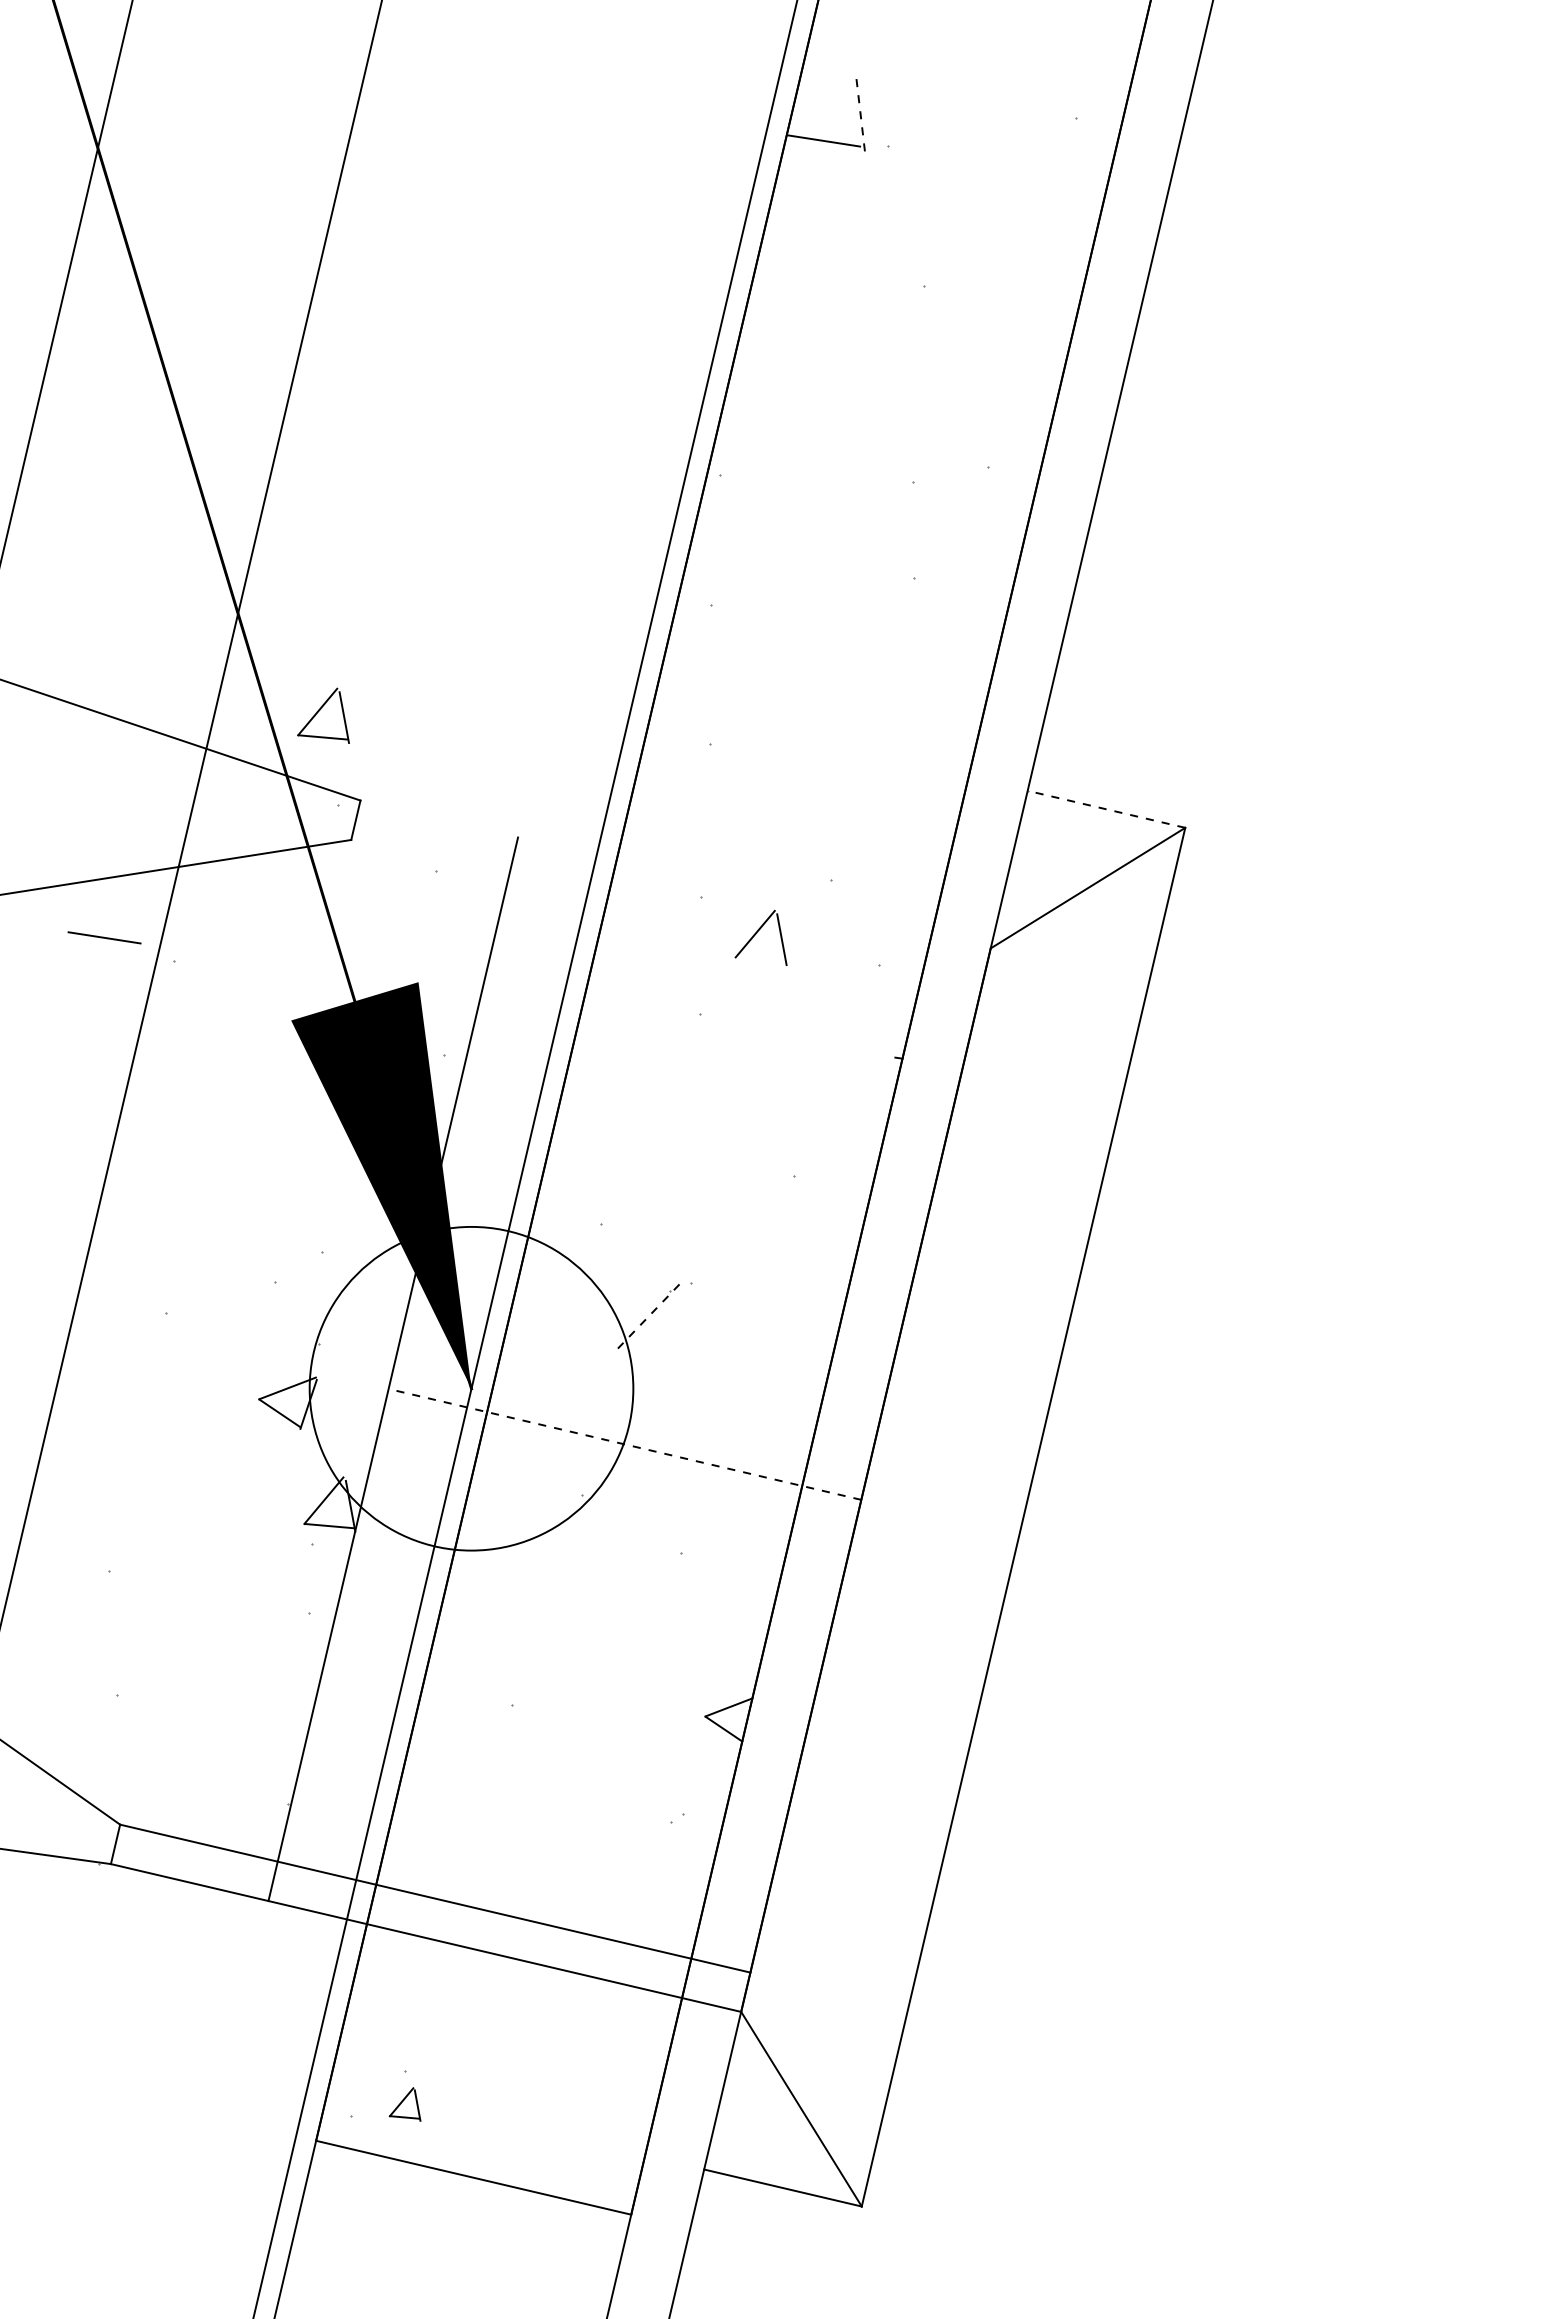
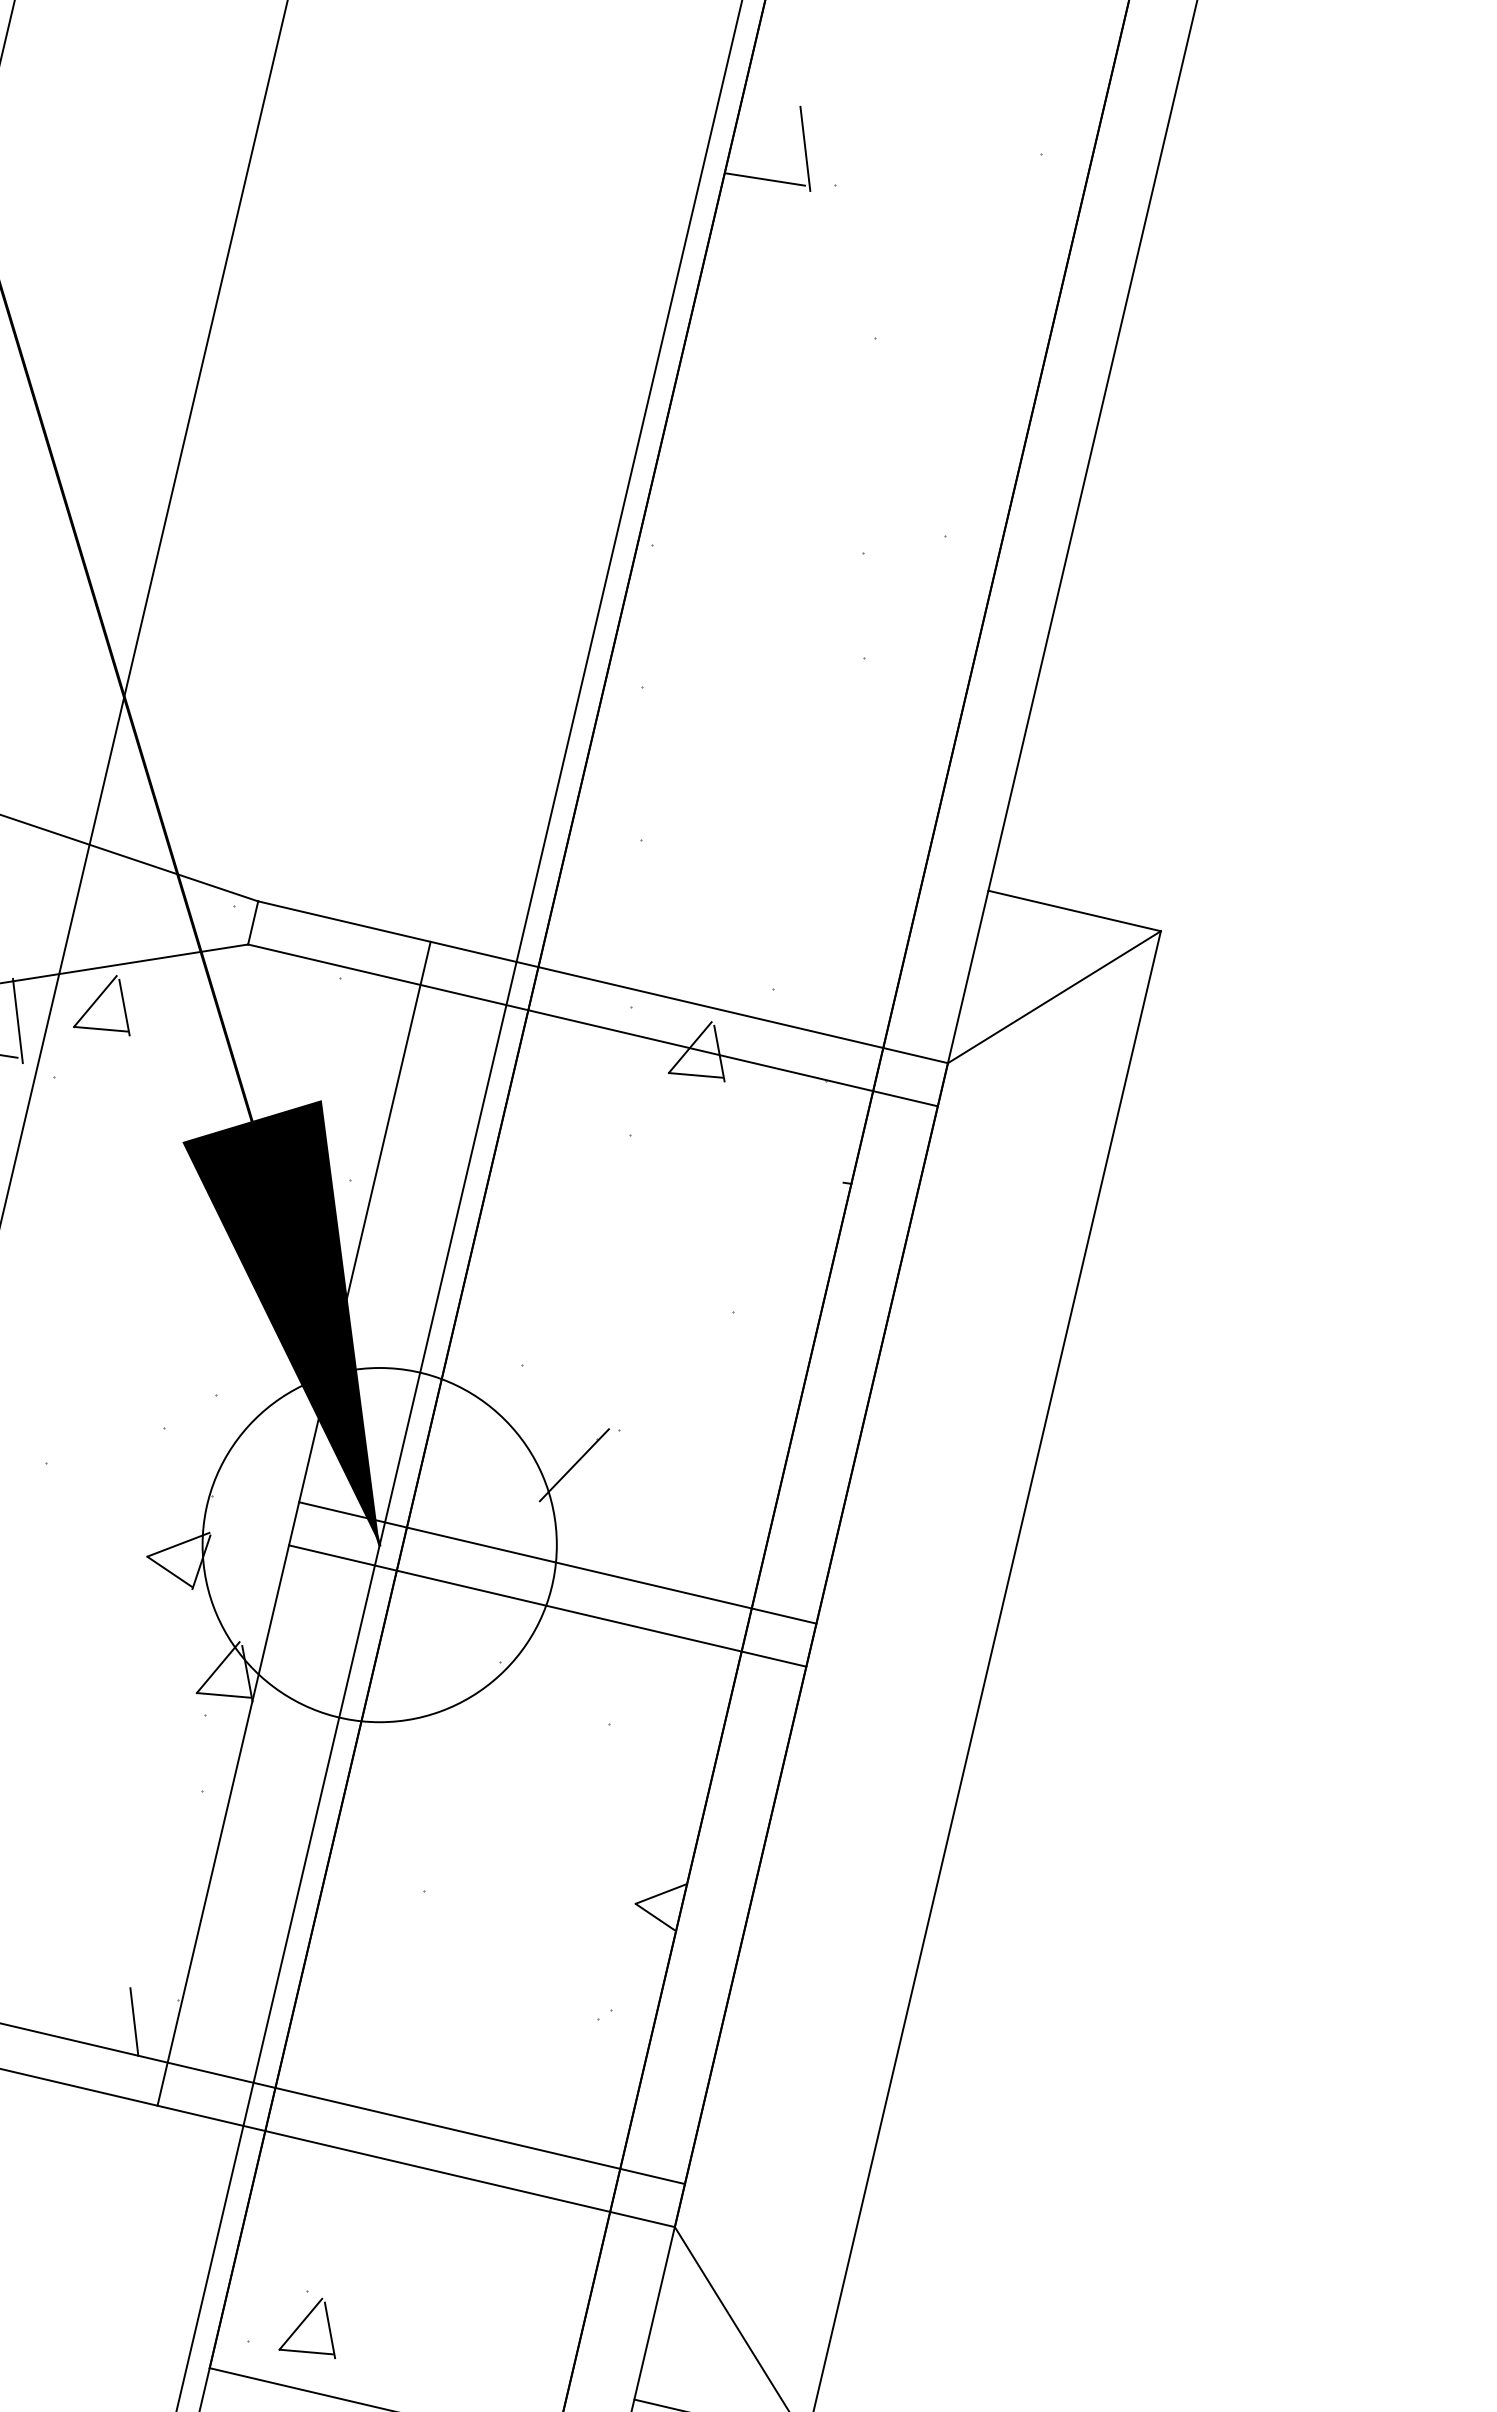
line: (860, 112) -> (805, 148), dashed -> solid
part: (323, 715) -> (101, 1005), moved
line: (1106, 809) -> (1074, 911), dashed -> solid
line: (675, 874) -> (602, 982), added
line: (140, 909) -> (17, 1020), added
line: (666, 913) -> (593, 1024), added
line: (760, 959) -> (695, 1075), added
line: (649, 1315) -> (574, 1464), dashed -> solid
line: (633, 1404) -> (557, 1562), added
line: (624, 1444) -> (547, 1606), dashed -> solid
line: (246, 1824) -> (133, 2021), added
part: (404, 2104) -> (306, 2328), size x1.67

